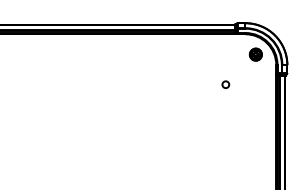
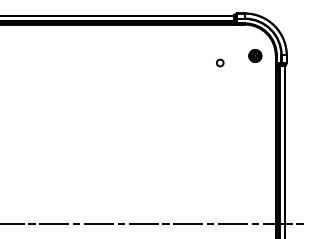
part: (256, 54) -> (255, 55), moved
circle: (226, 84) -> (220, 62), moved

